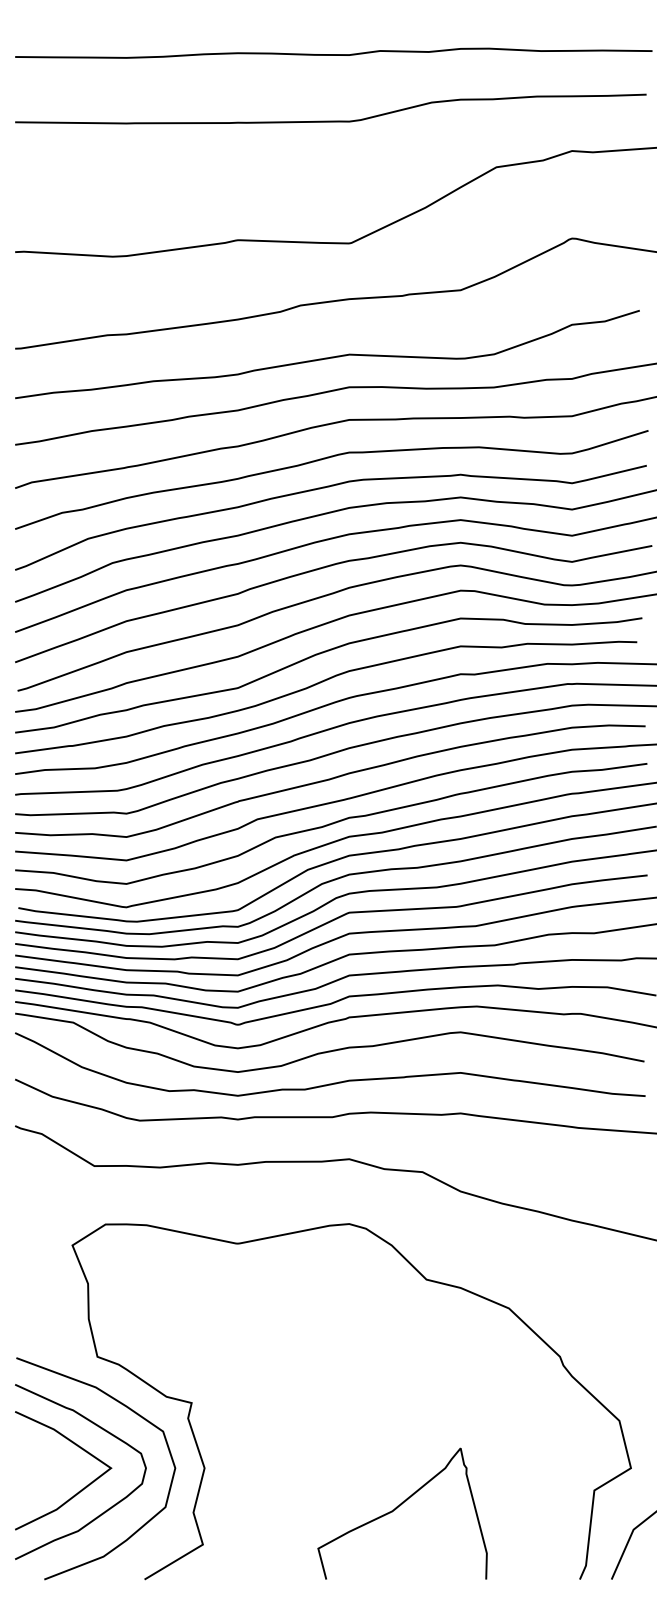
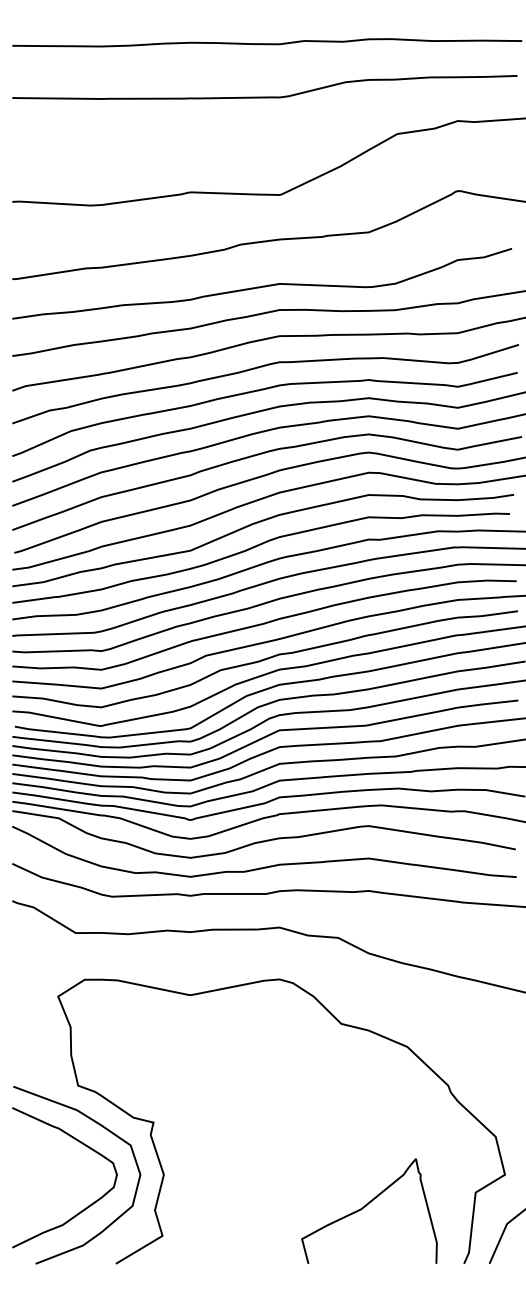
line: (78, 1491) -> (62, 1193), removed
curve: (397, 1508) -> (365, 1207), moved

